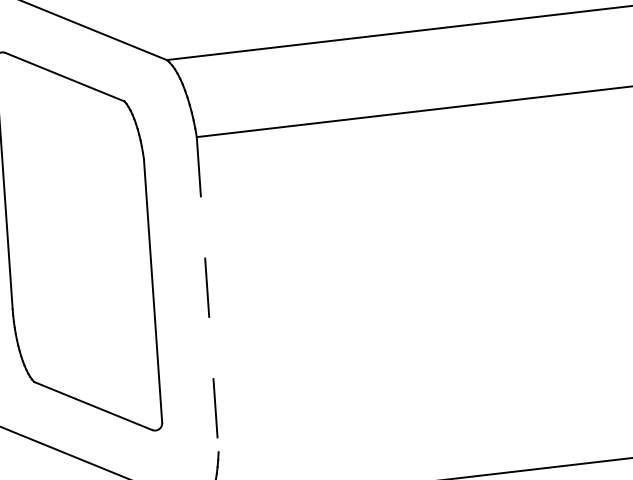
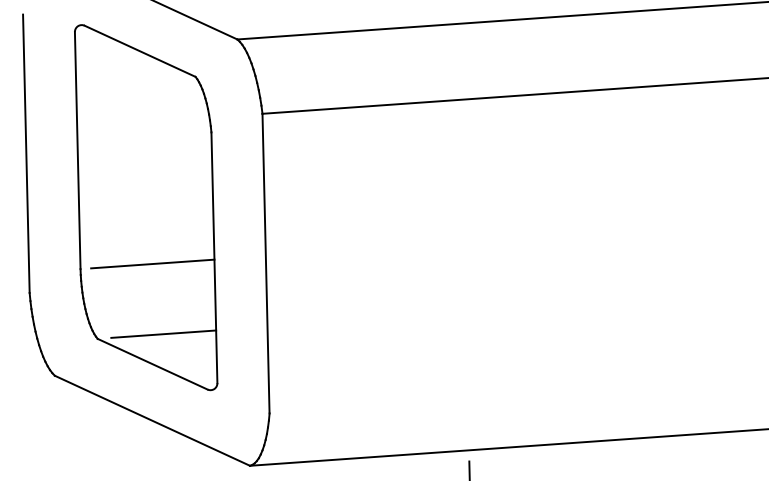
line: (208, 294) -> (266, 263), dashed -> solid
line: (88, 299) -> (152, 263), added
line: (103, 373) -> (163, 333), added

